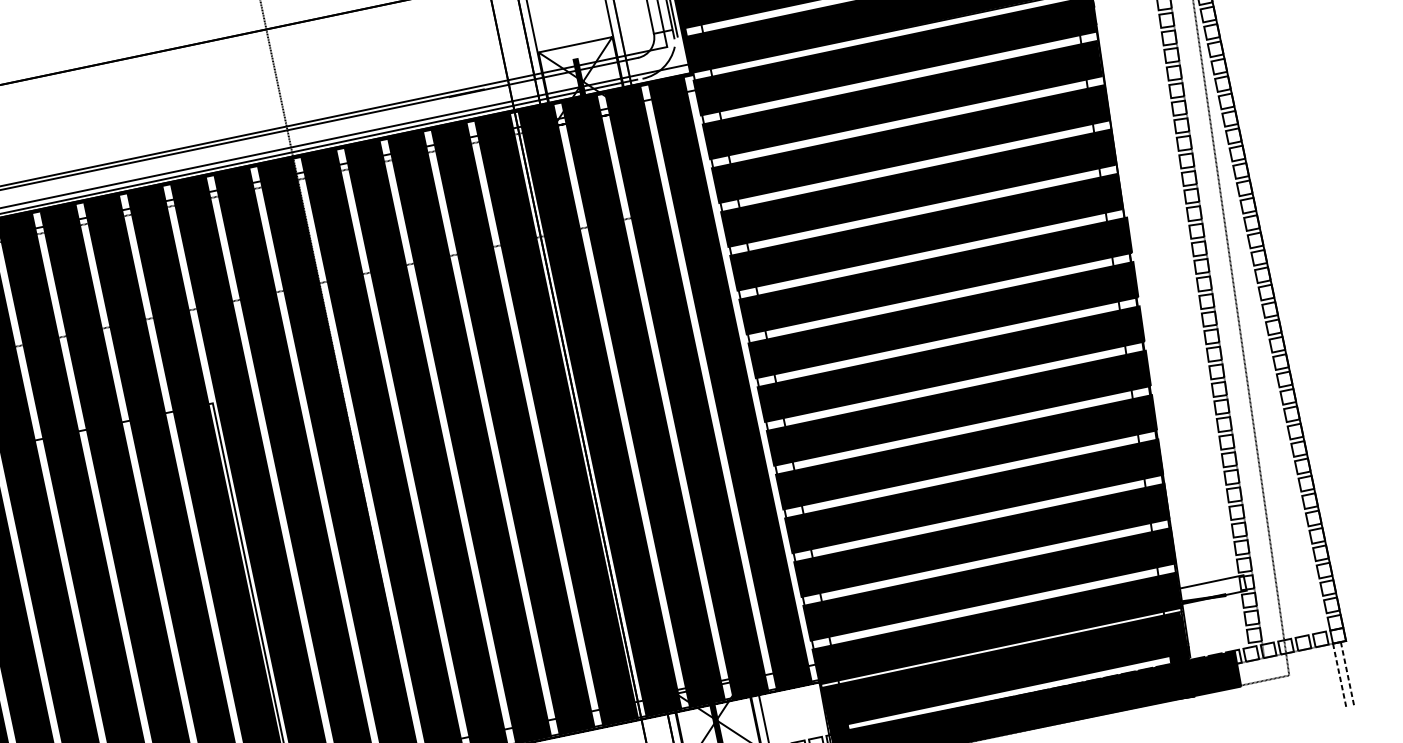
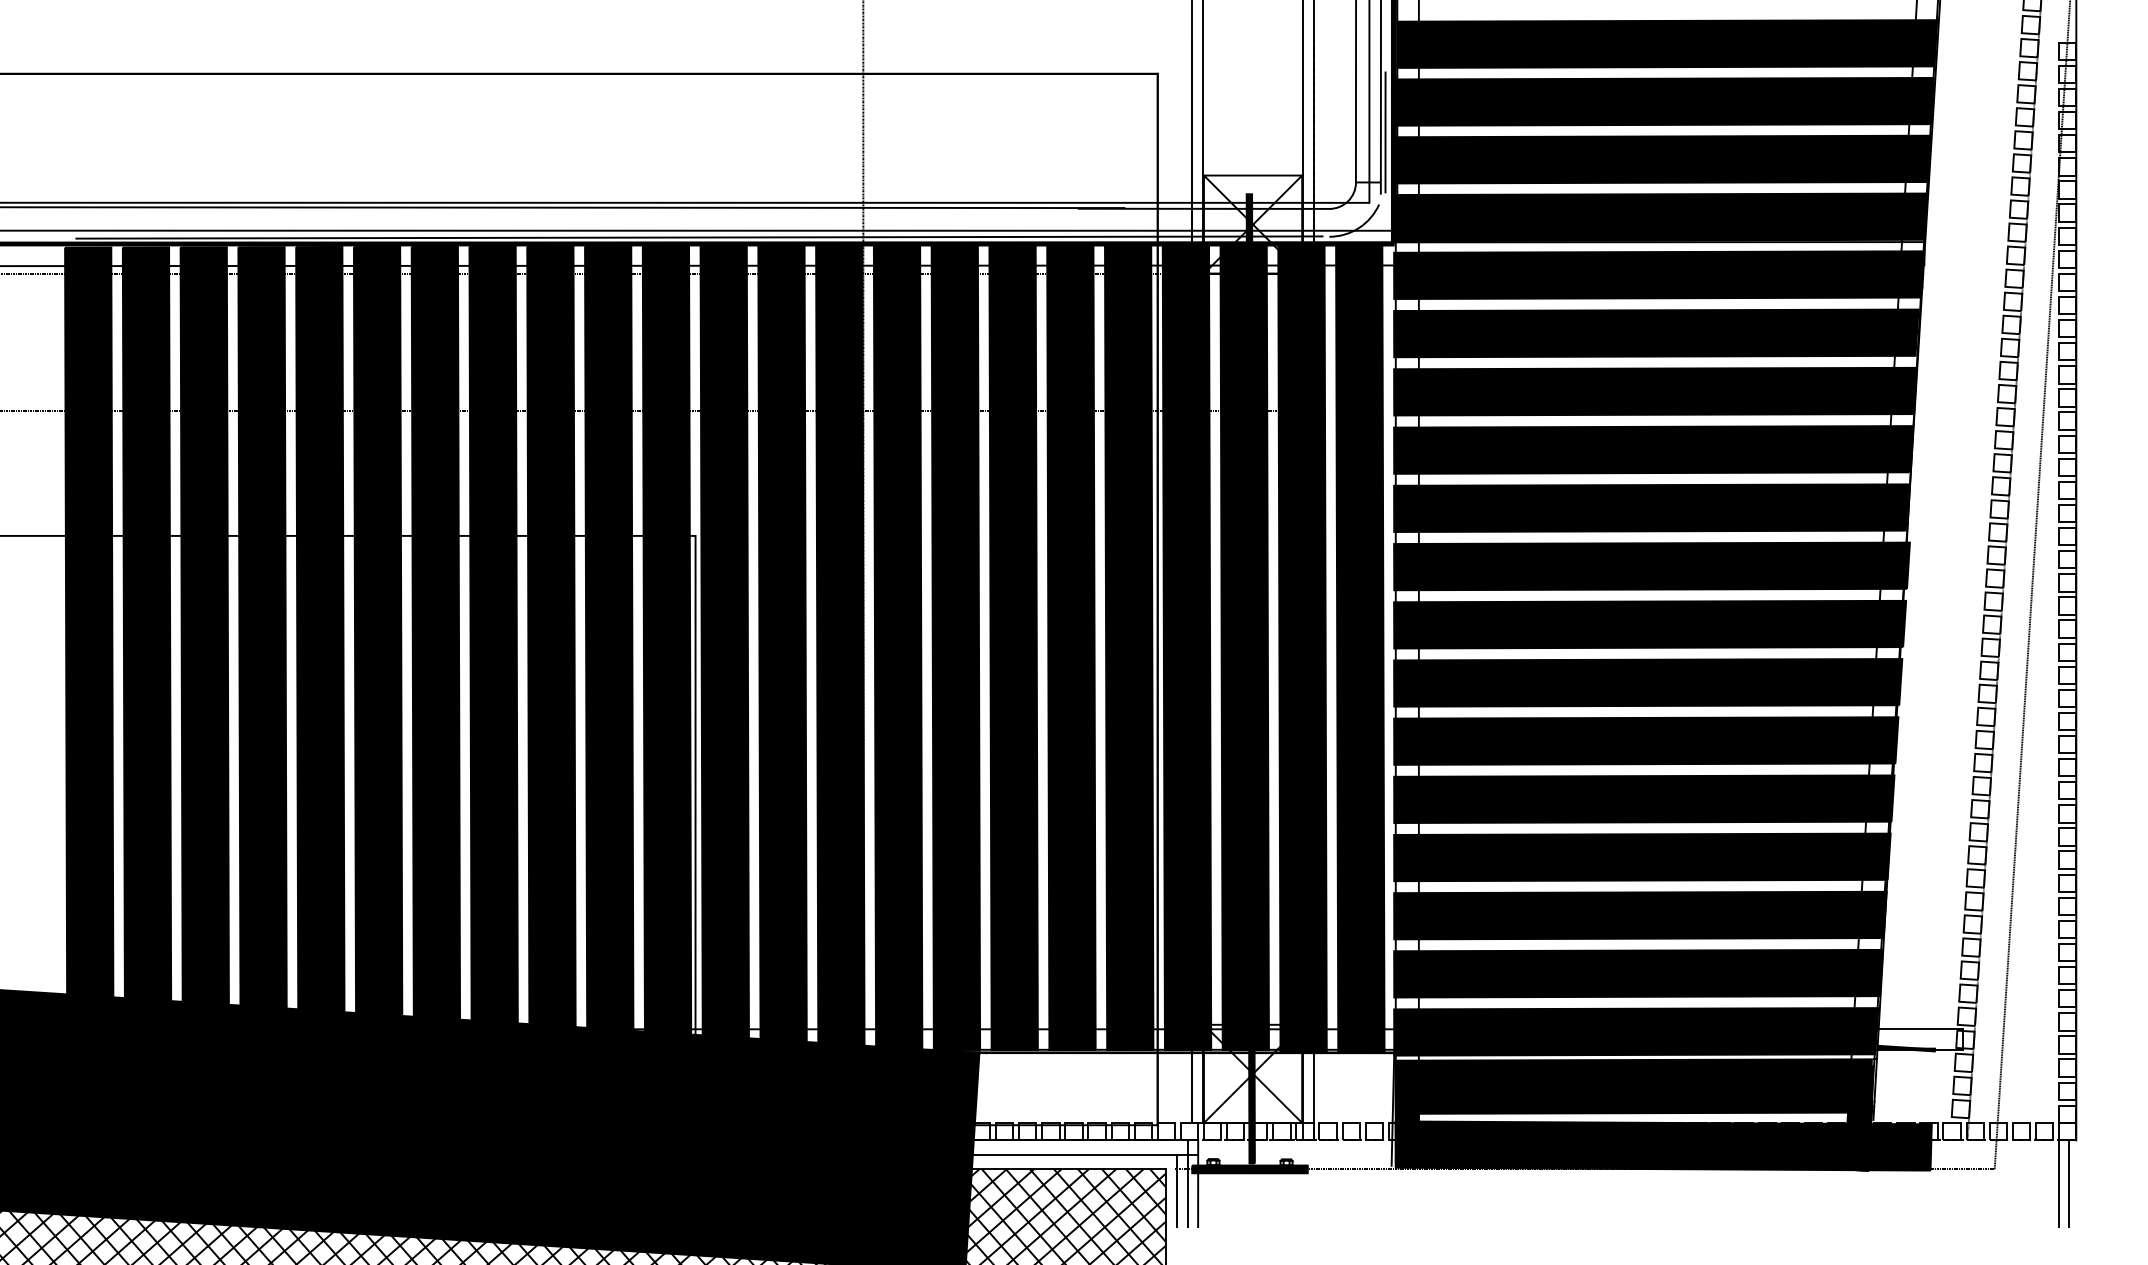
line: (1347, 675) -> (2069, 1184), dashed -> solid
line: (1339, 676) -> (2058, 1184), dashed -> solid

